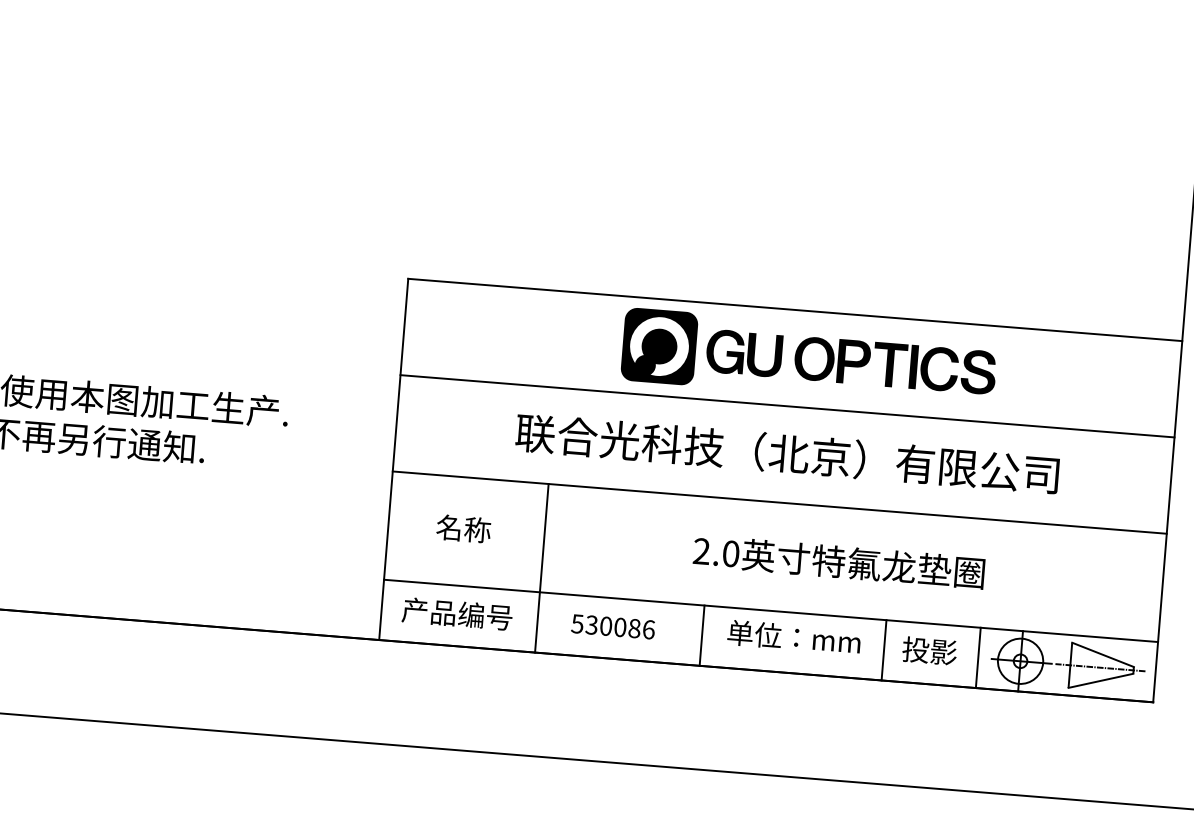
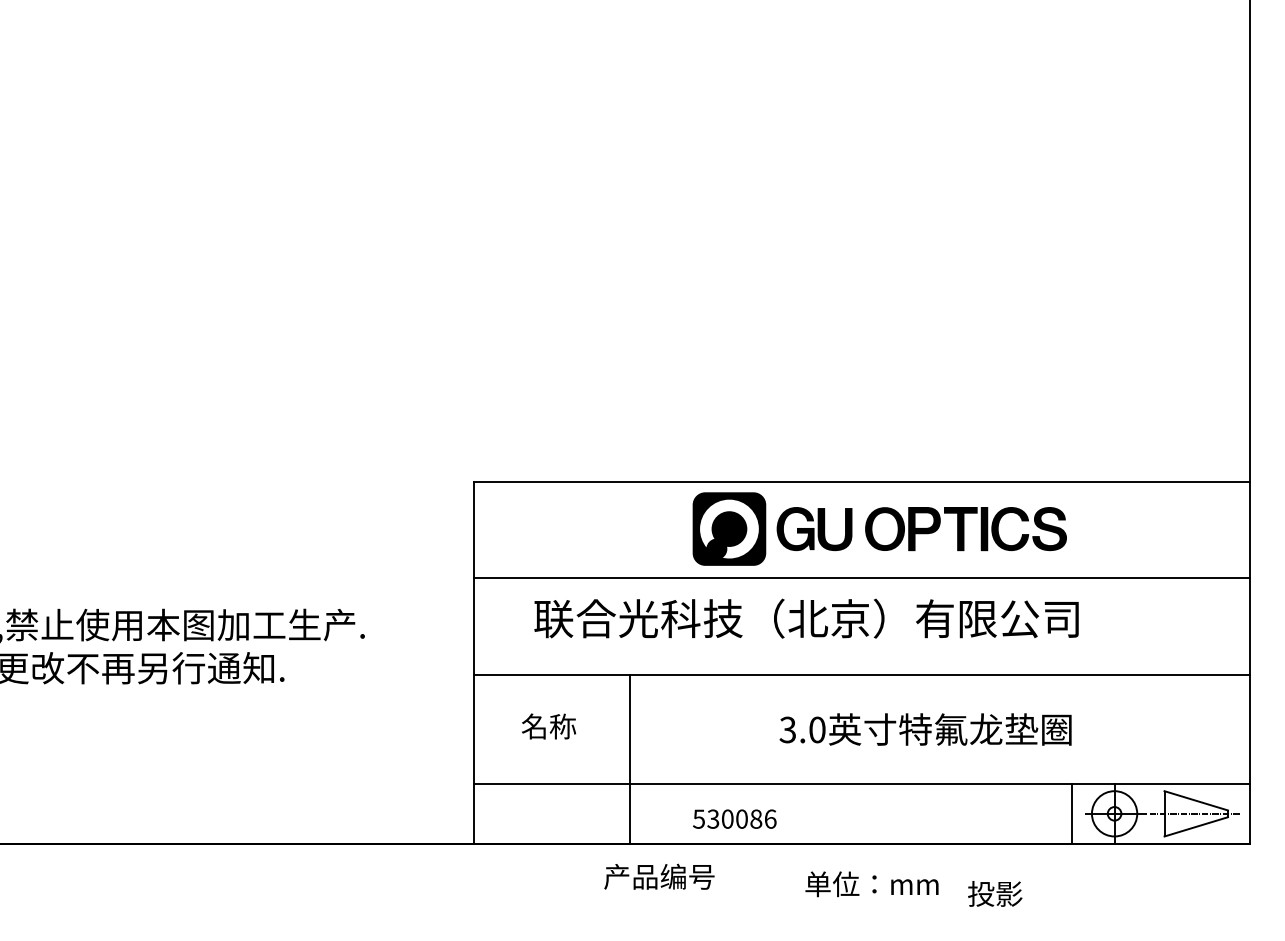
text: (787, 453) -> (806, 618), moved
text: (701, 552) -> (787, 730), 2.0 -> 3.0
text: (457, 613) -> (659, 876), moved
text: (612, 626) -> (734, 818), moved
line: (702, 635) -> (795, 813), removed
text: (793, 637) -> (871, 884), moved
line: (883, 649) -> (977, 813), removed
text: (930, 650) -> (995, 893), moved

